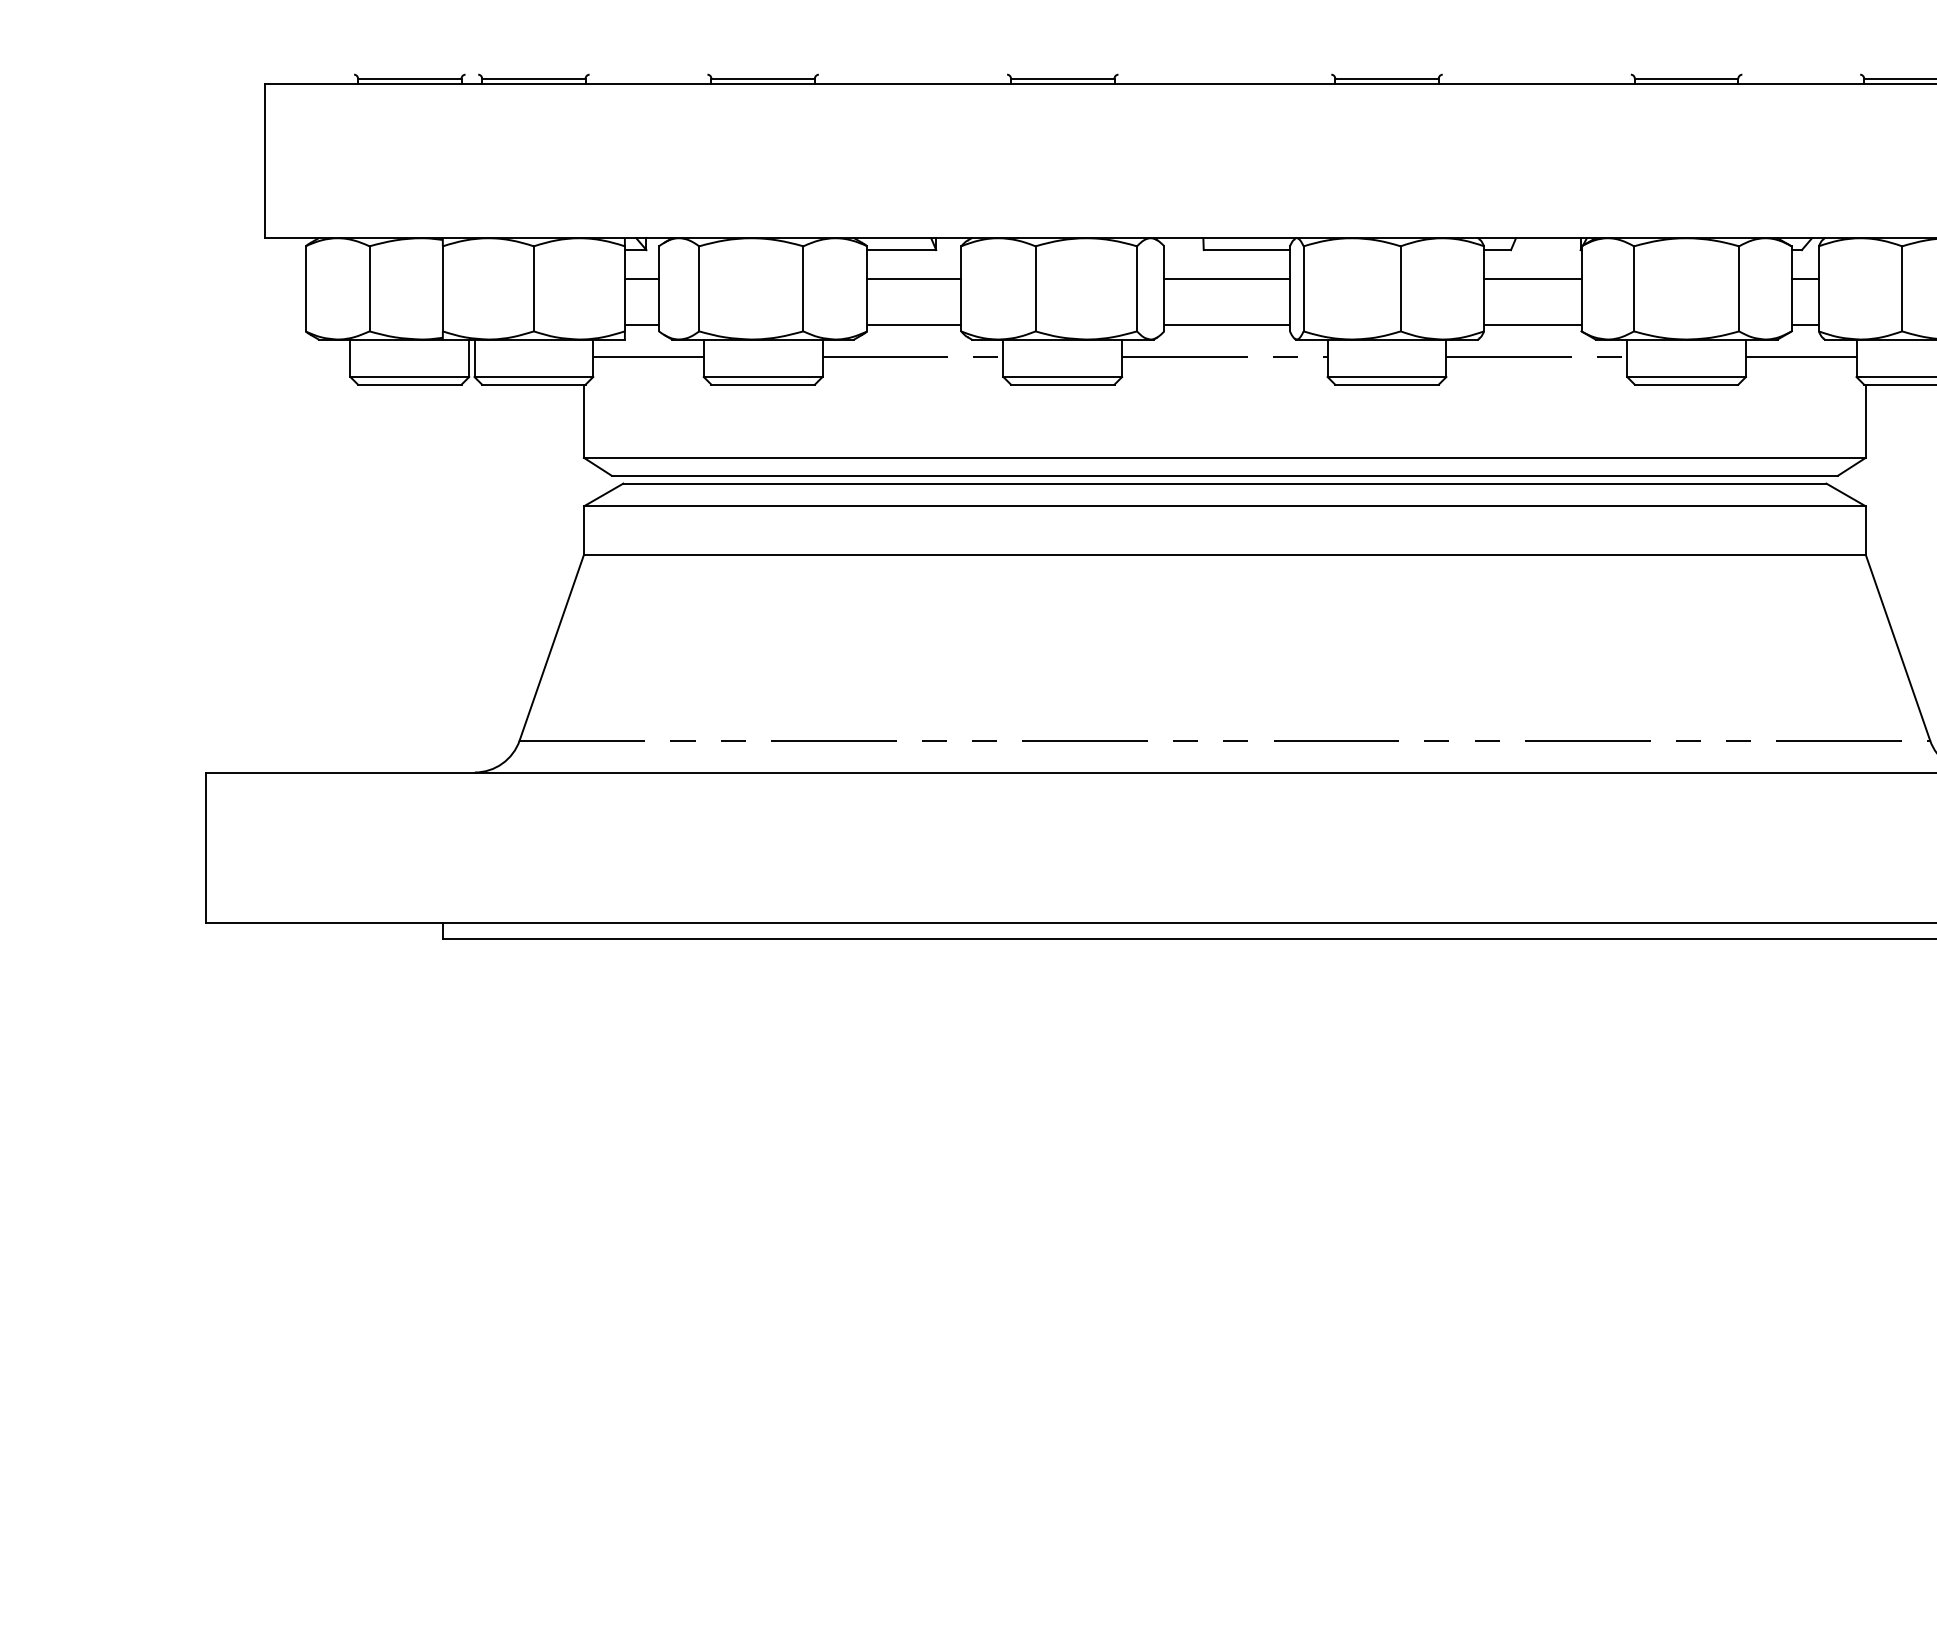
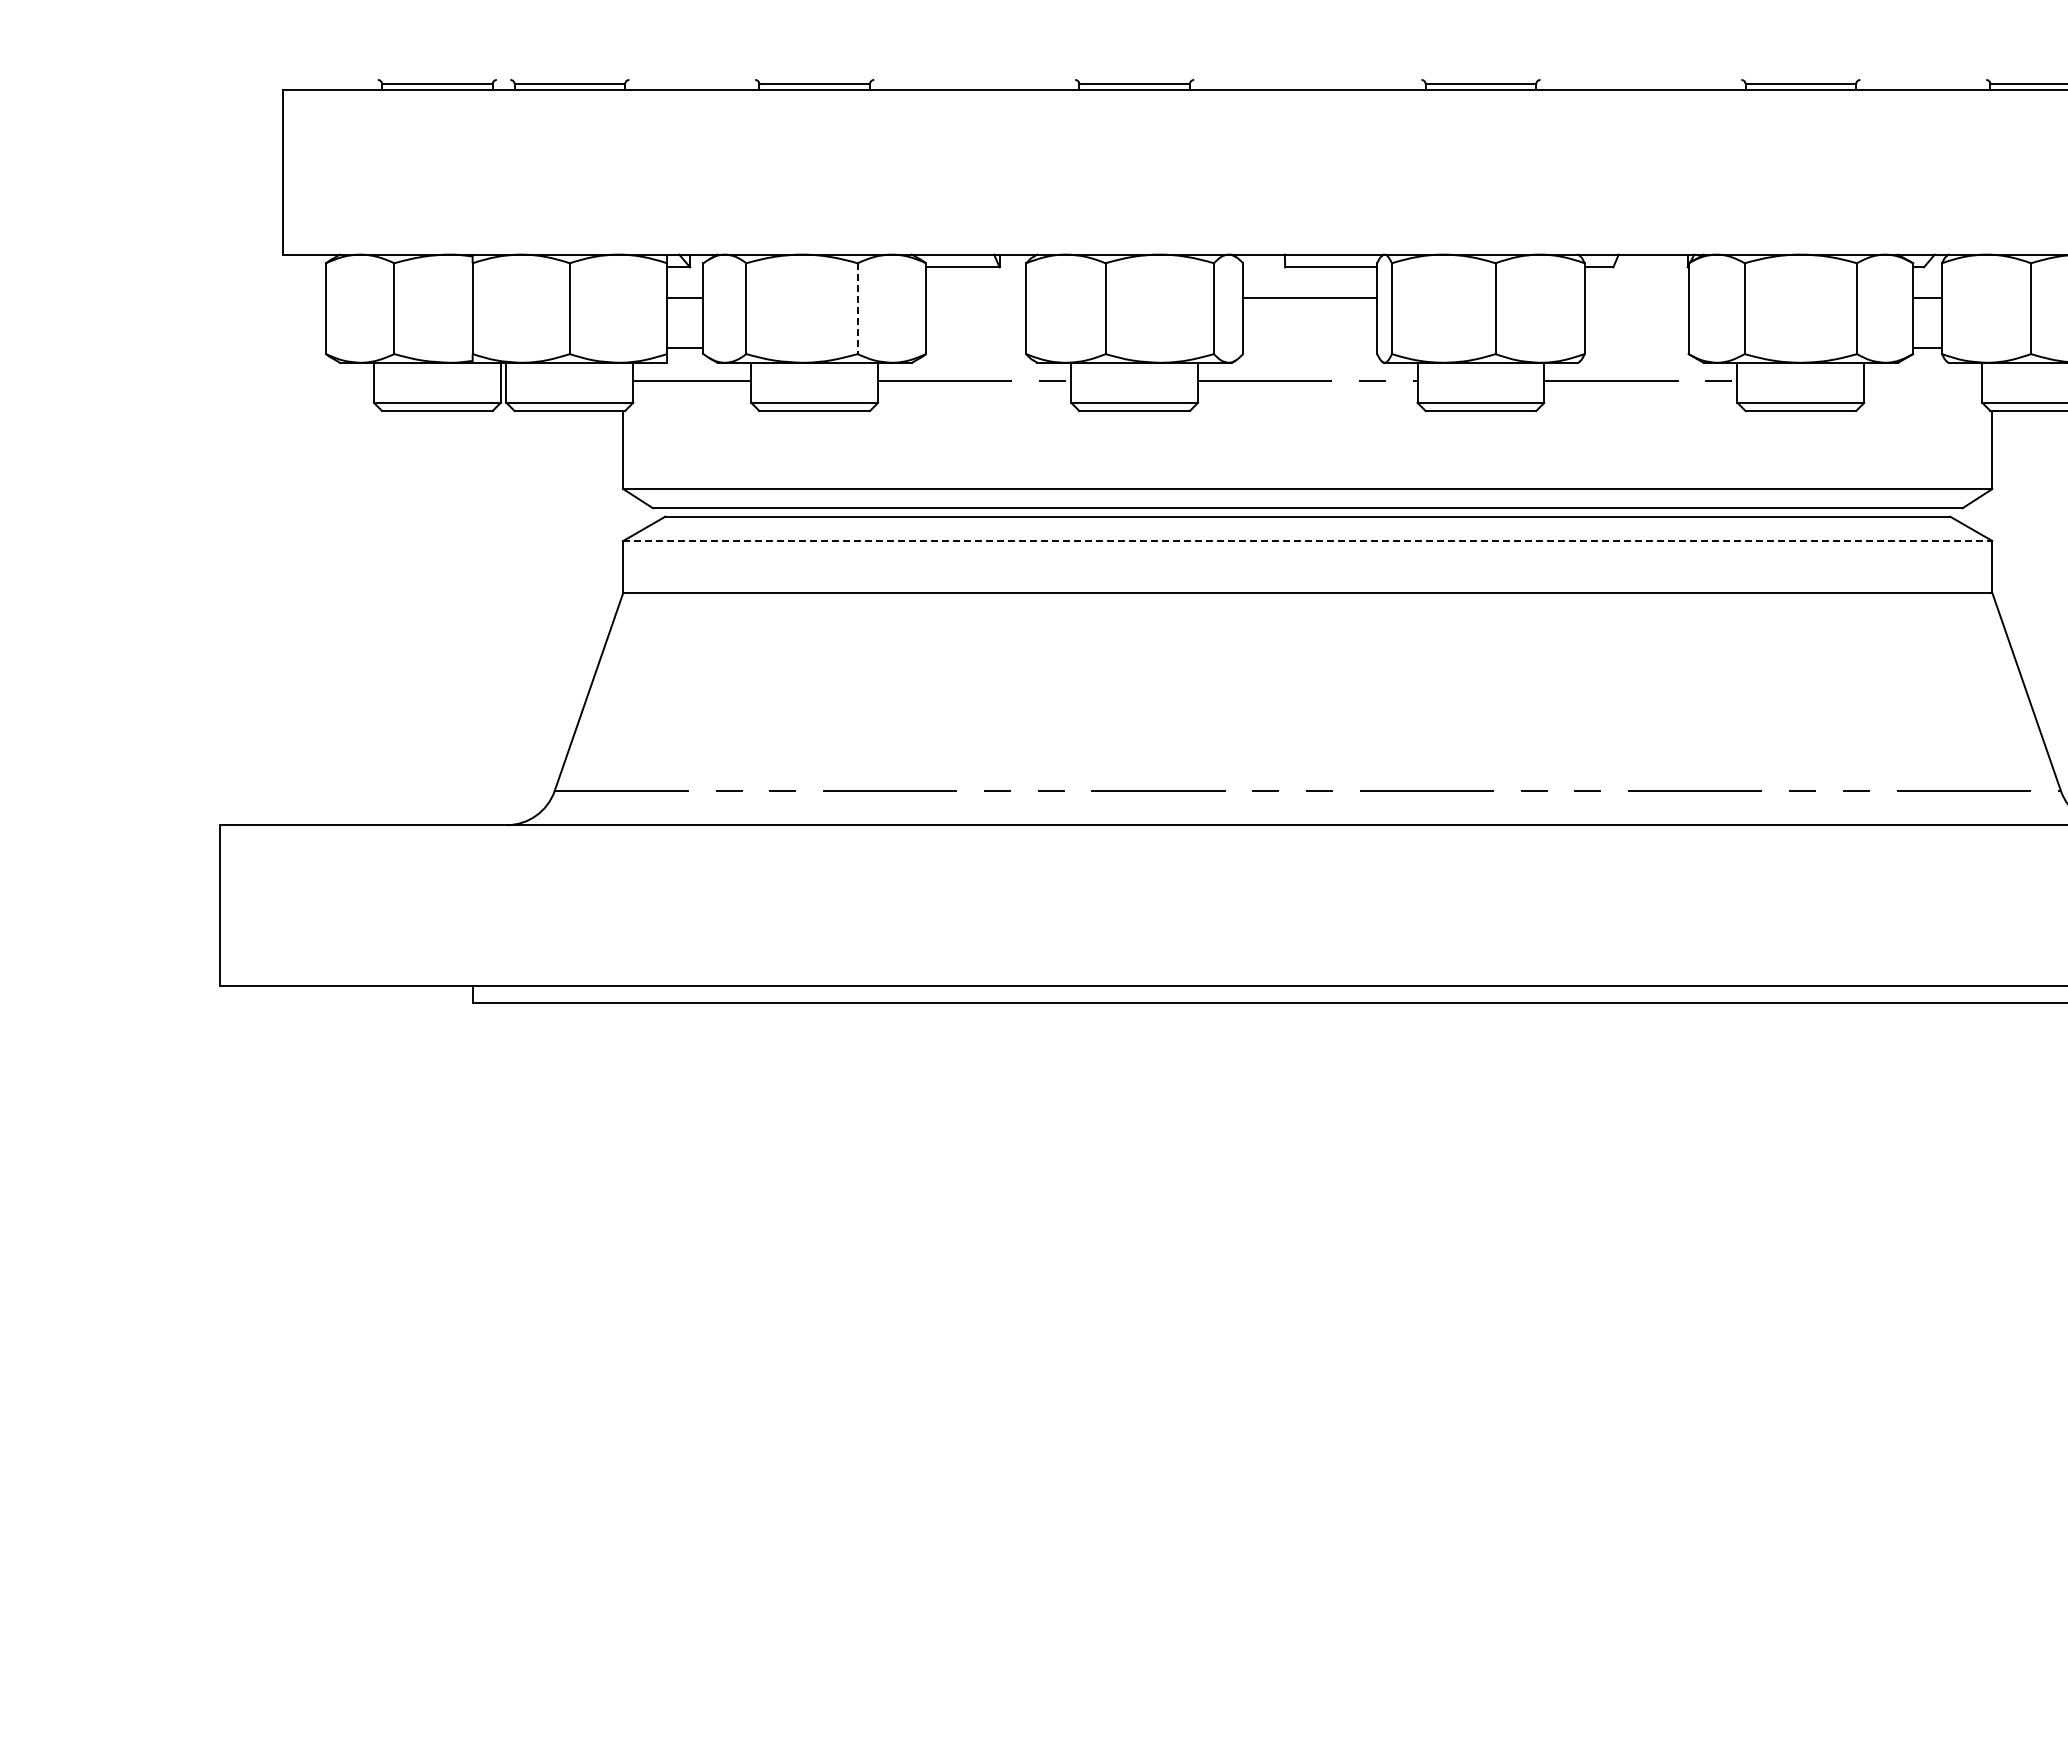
line: (914, 278) -> (976, 297), removed
line: (1532, 278) -> (1636, 297), removed
line: (803, 289) -> (857, 309), solid -> dashed
line: (914, 325) -> (976, 347), removed
line: (1227, 325) -> (1310, 347), removed
line: (1532, 325) -> (1636, 347), removed
line: (1801, 357) -> (1923, 381), removed
line: (1225, 505) -> (1308, 540), solid -> dashed

